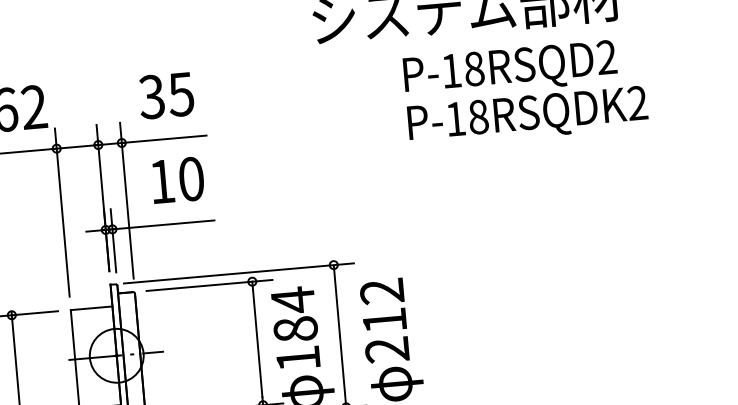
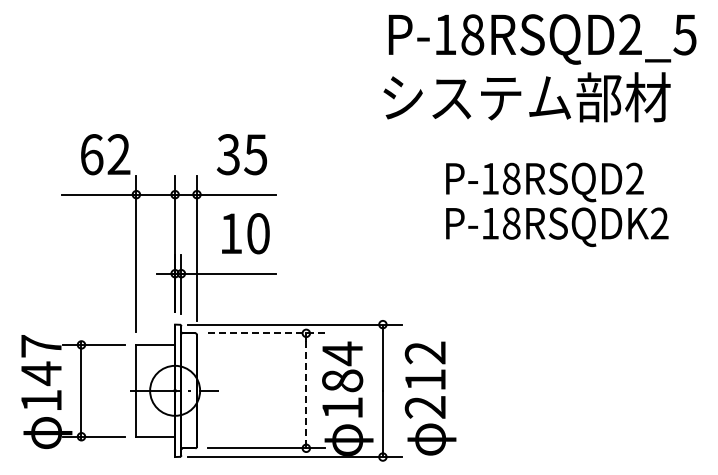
text: (526, 92) -> (557, 204), moved
line: (209, 285) -> (266, 333), solid -> dashed
line: (257, 343) -> (306, 390), solid -> dashed

